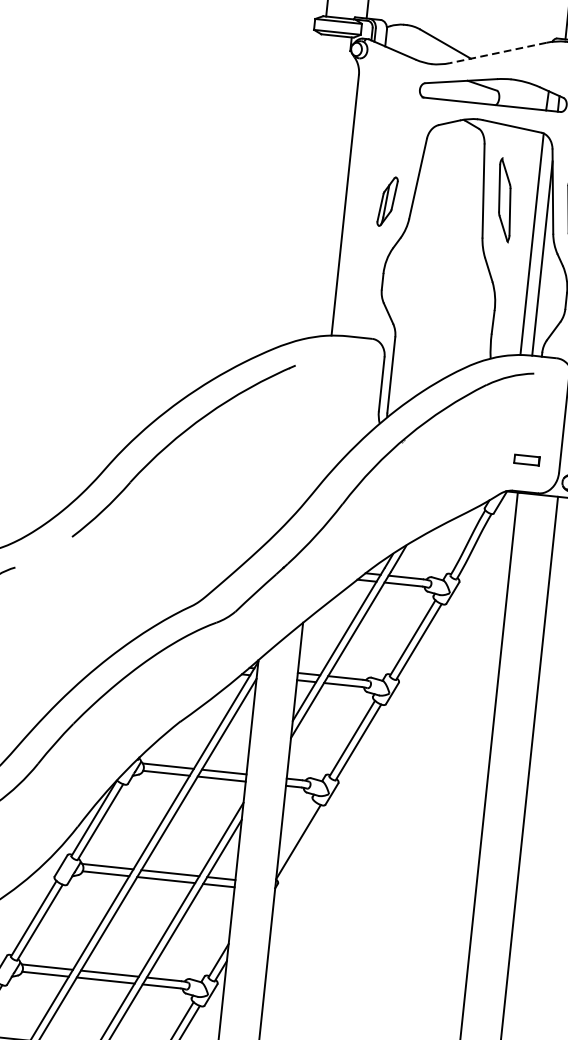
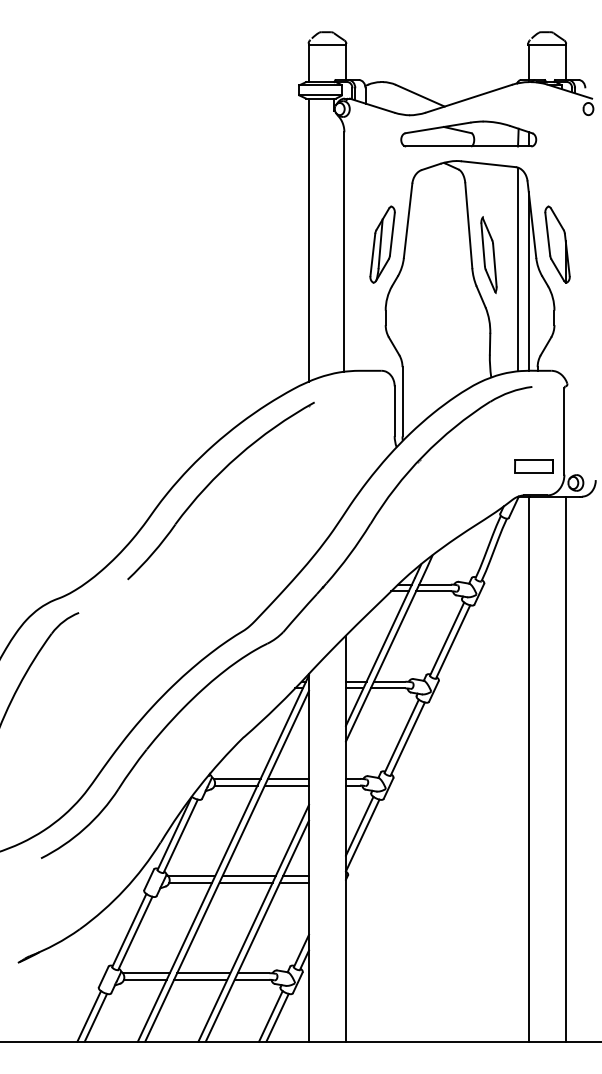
line: (497, 52) -> (468, 98), dashed -> solid
line: (308, 187) -> (309, 239), added
part: (504, 200) -> (488, 255), moved
part: (387, 201) -> (382, 244), size x1.67
part: (526, 460) -> (533, 466), size x1.67
line: (296, 830) -> (359, 825), added

